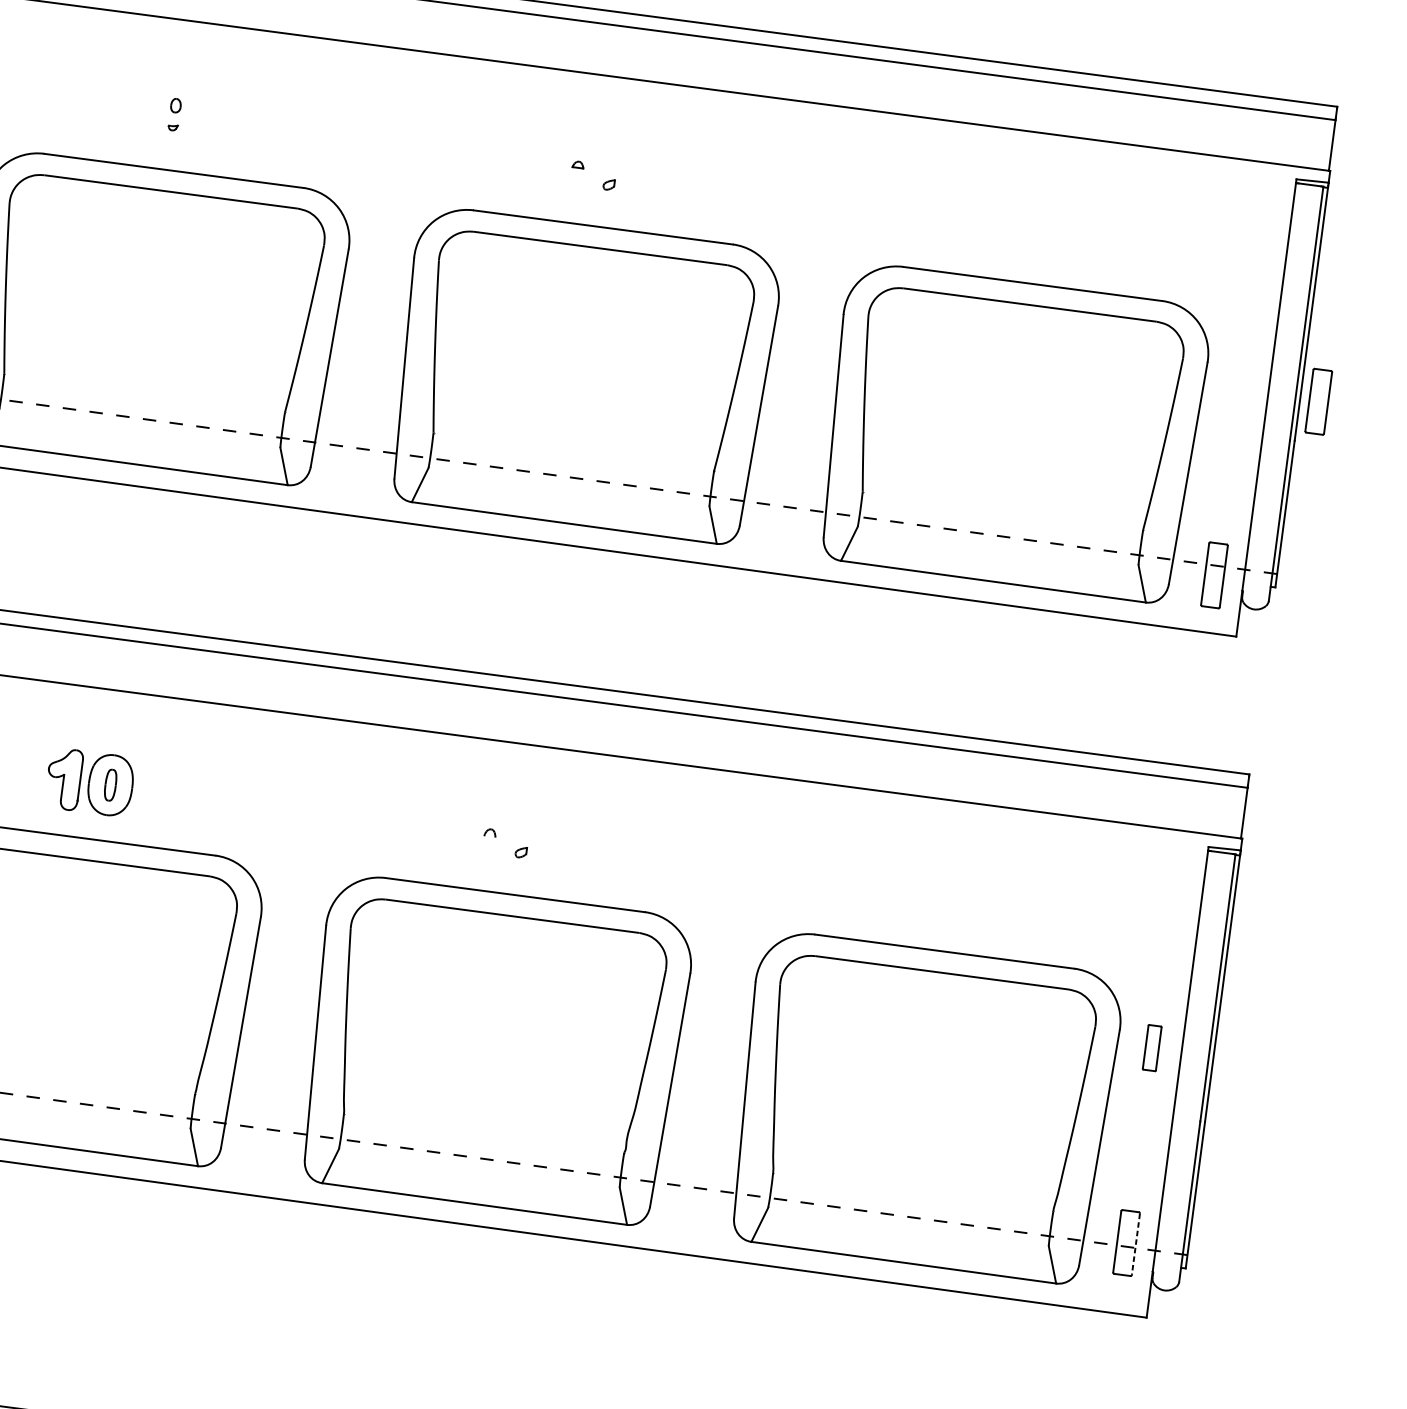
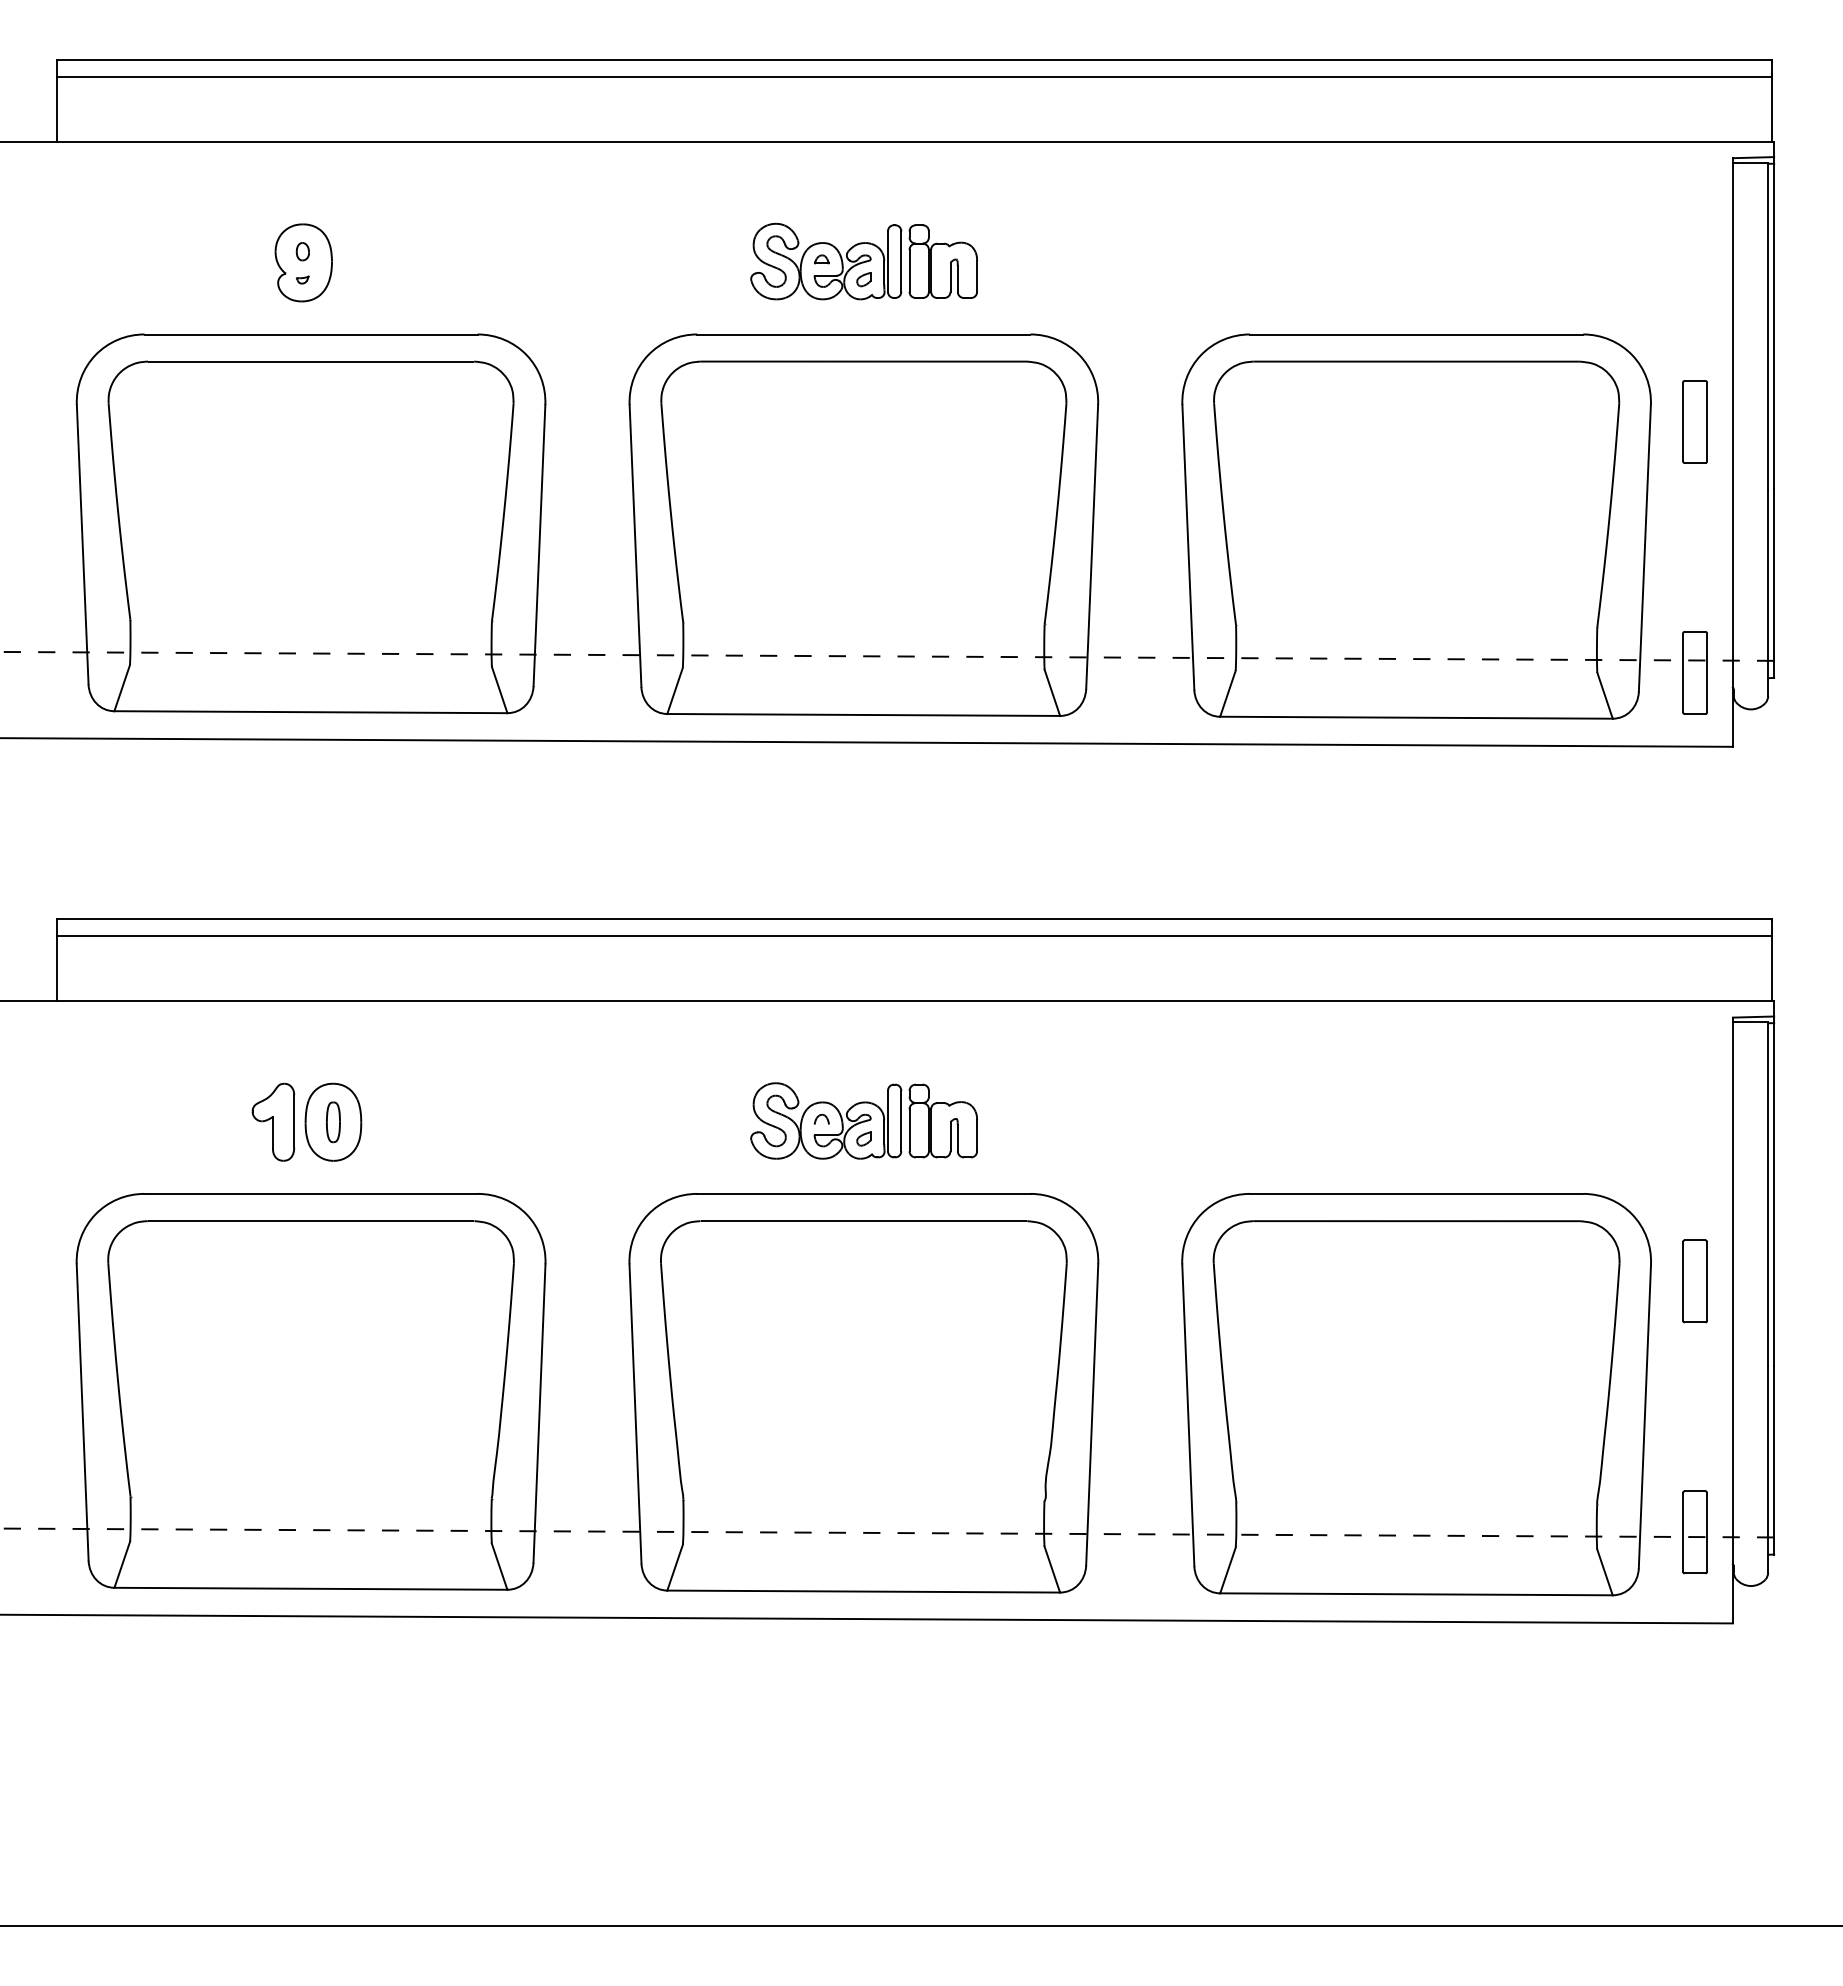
part: (175, 114) -> (303, 262), added
part: (610, 170) -> (863, 261), added
part: (1318, 401) -> (1694, 421), moved
part: (522, 838) -> (863, 1120), added
part: (1151, 1048) -> (1694, 1281), size x1.43
line: (1136, 1244) -> (1707, 1532), dashed -> solid

